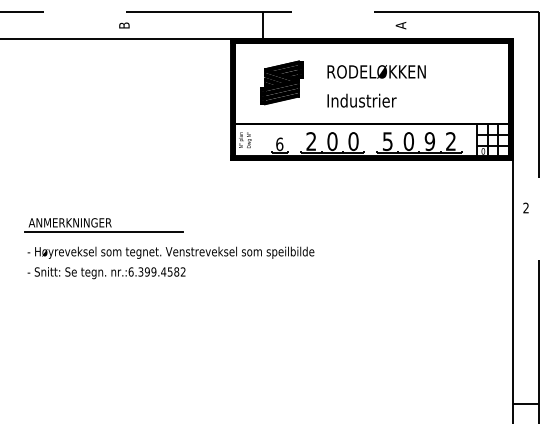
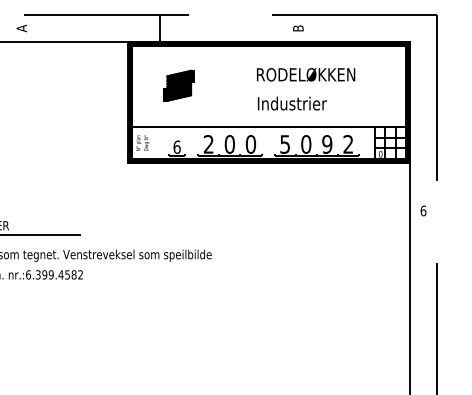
text: (124, 25) -> (21, 28), B -> A
text: (400, 25) -> (297, 28), A -> B
text: (376, 71) -> (305, 74), moved
part: (281, 82) -> (178, 85), size x0.7
text: (361, 100) -> (291, 103), moved
text: (525, 207) -> (422, 210), 2 -> 6

